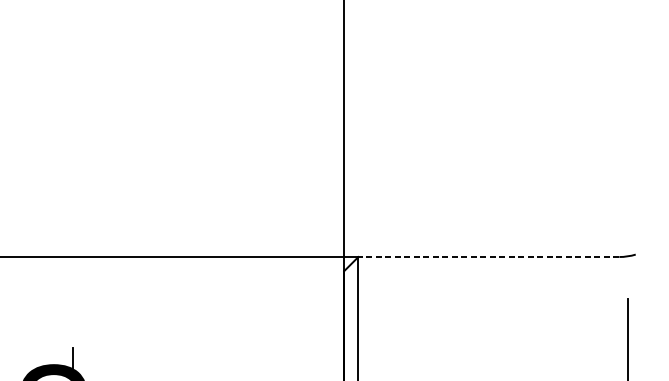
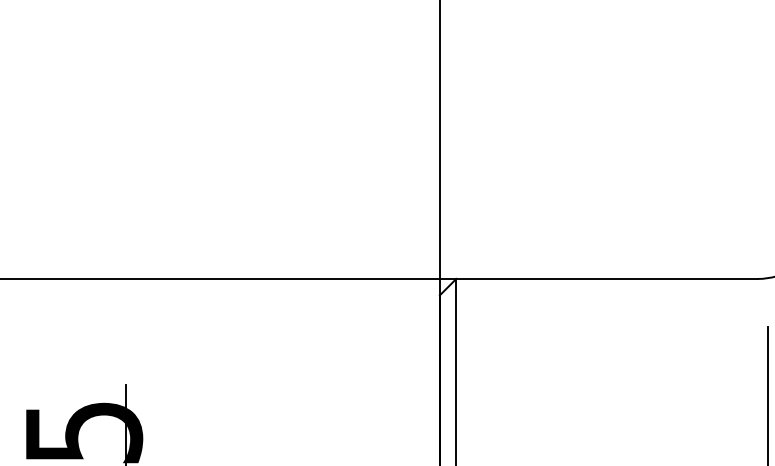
line: (489, 256) -> (607, 278), dashed -> solid

